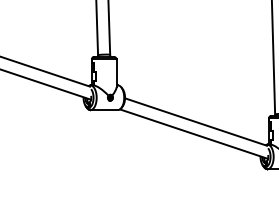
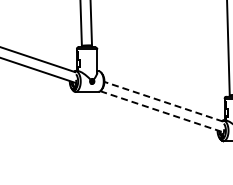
line: (195, 121) -> (163, 101), solid -> dashed
line: (194, 134) -> (162, 112), solid -> dashed

